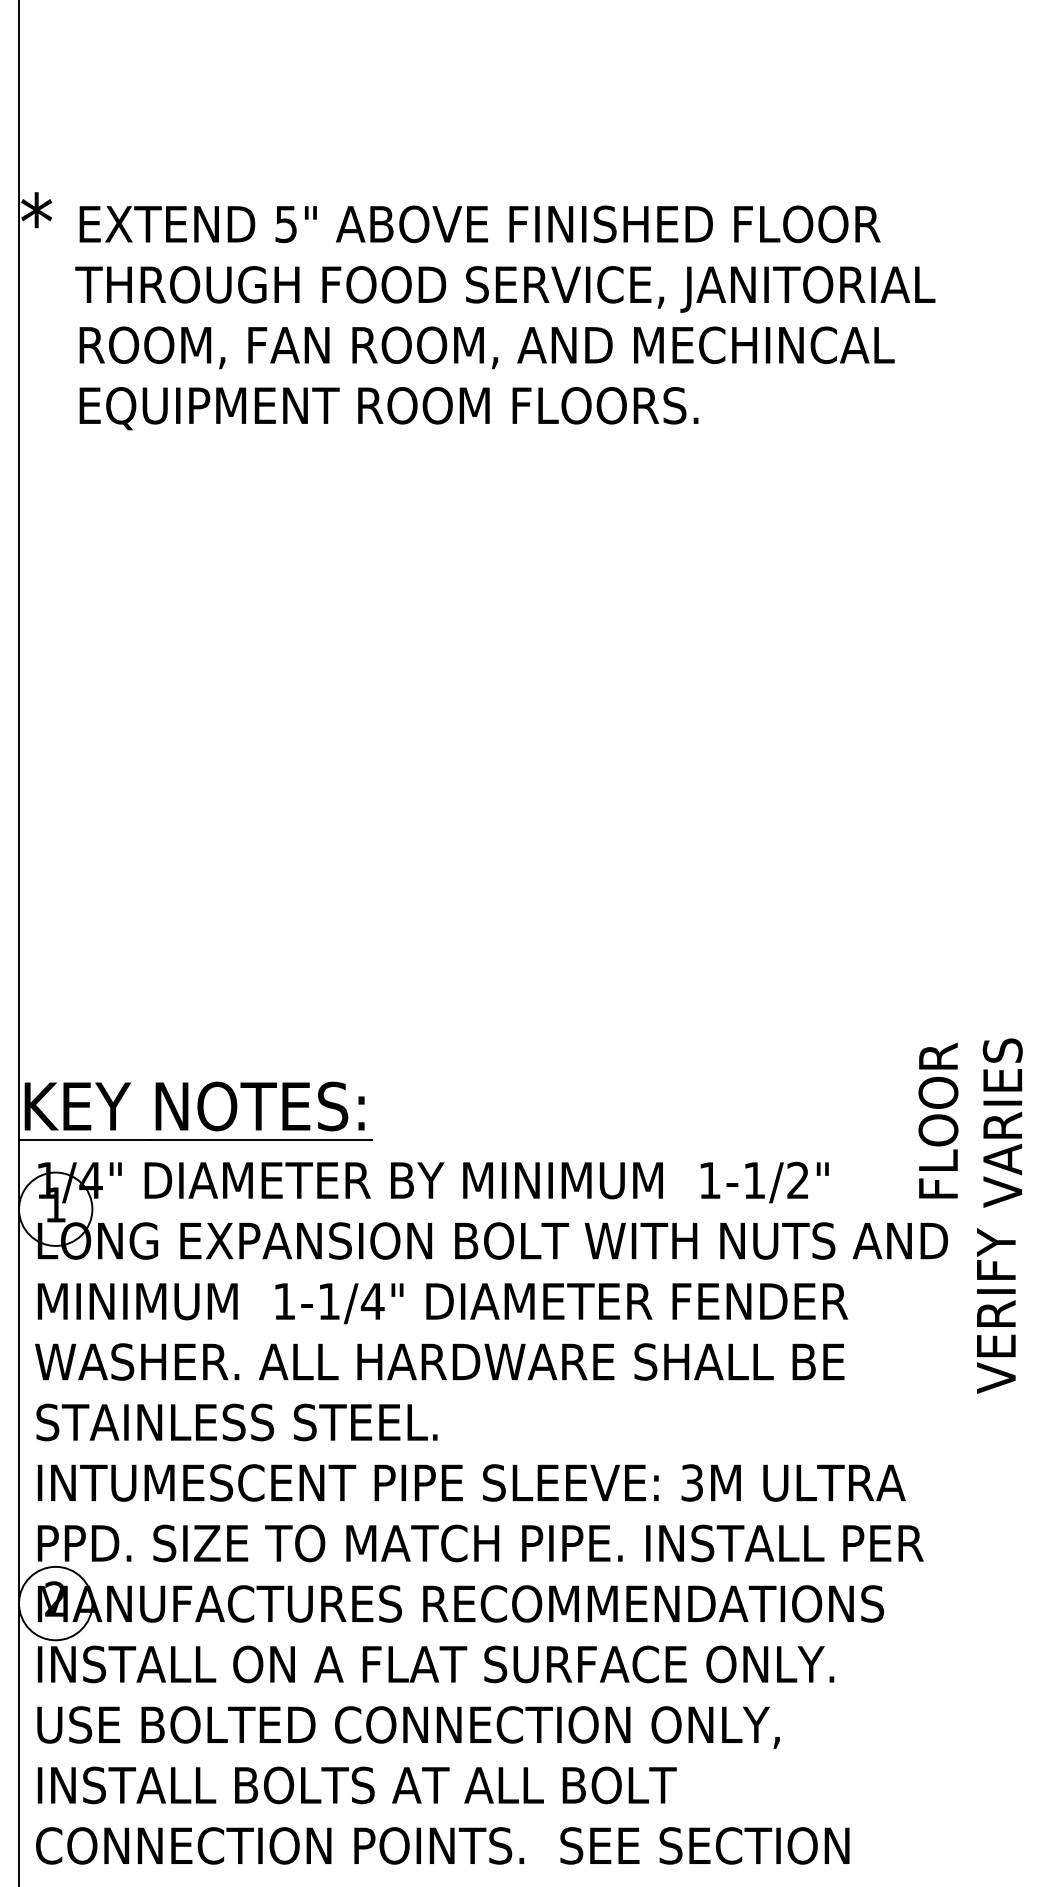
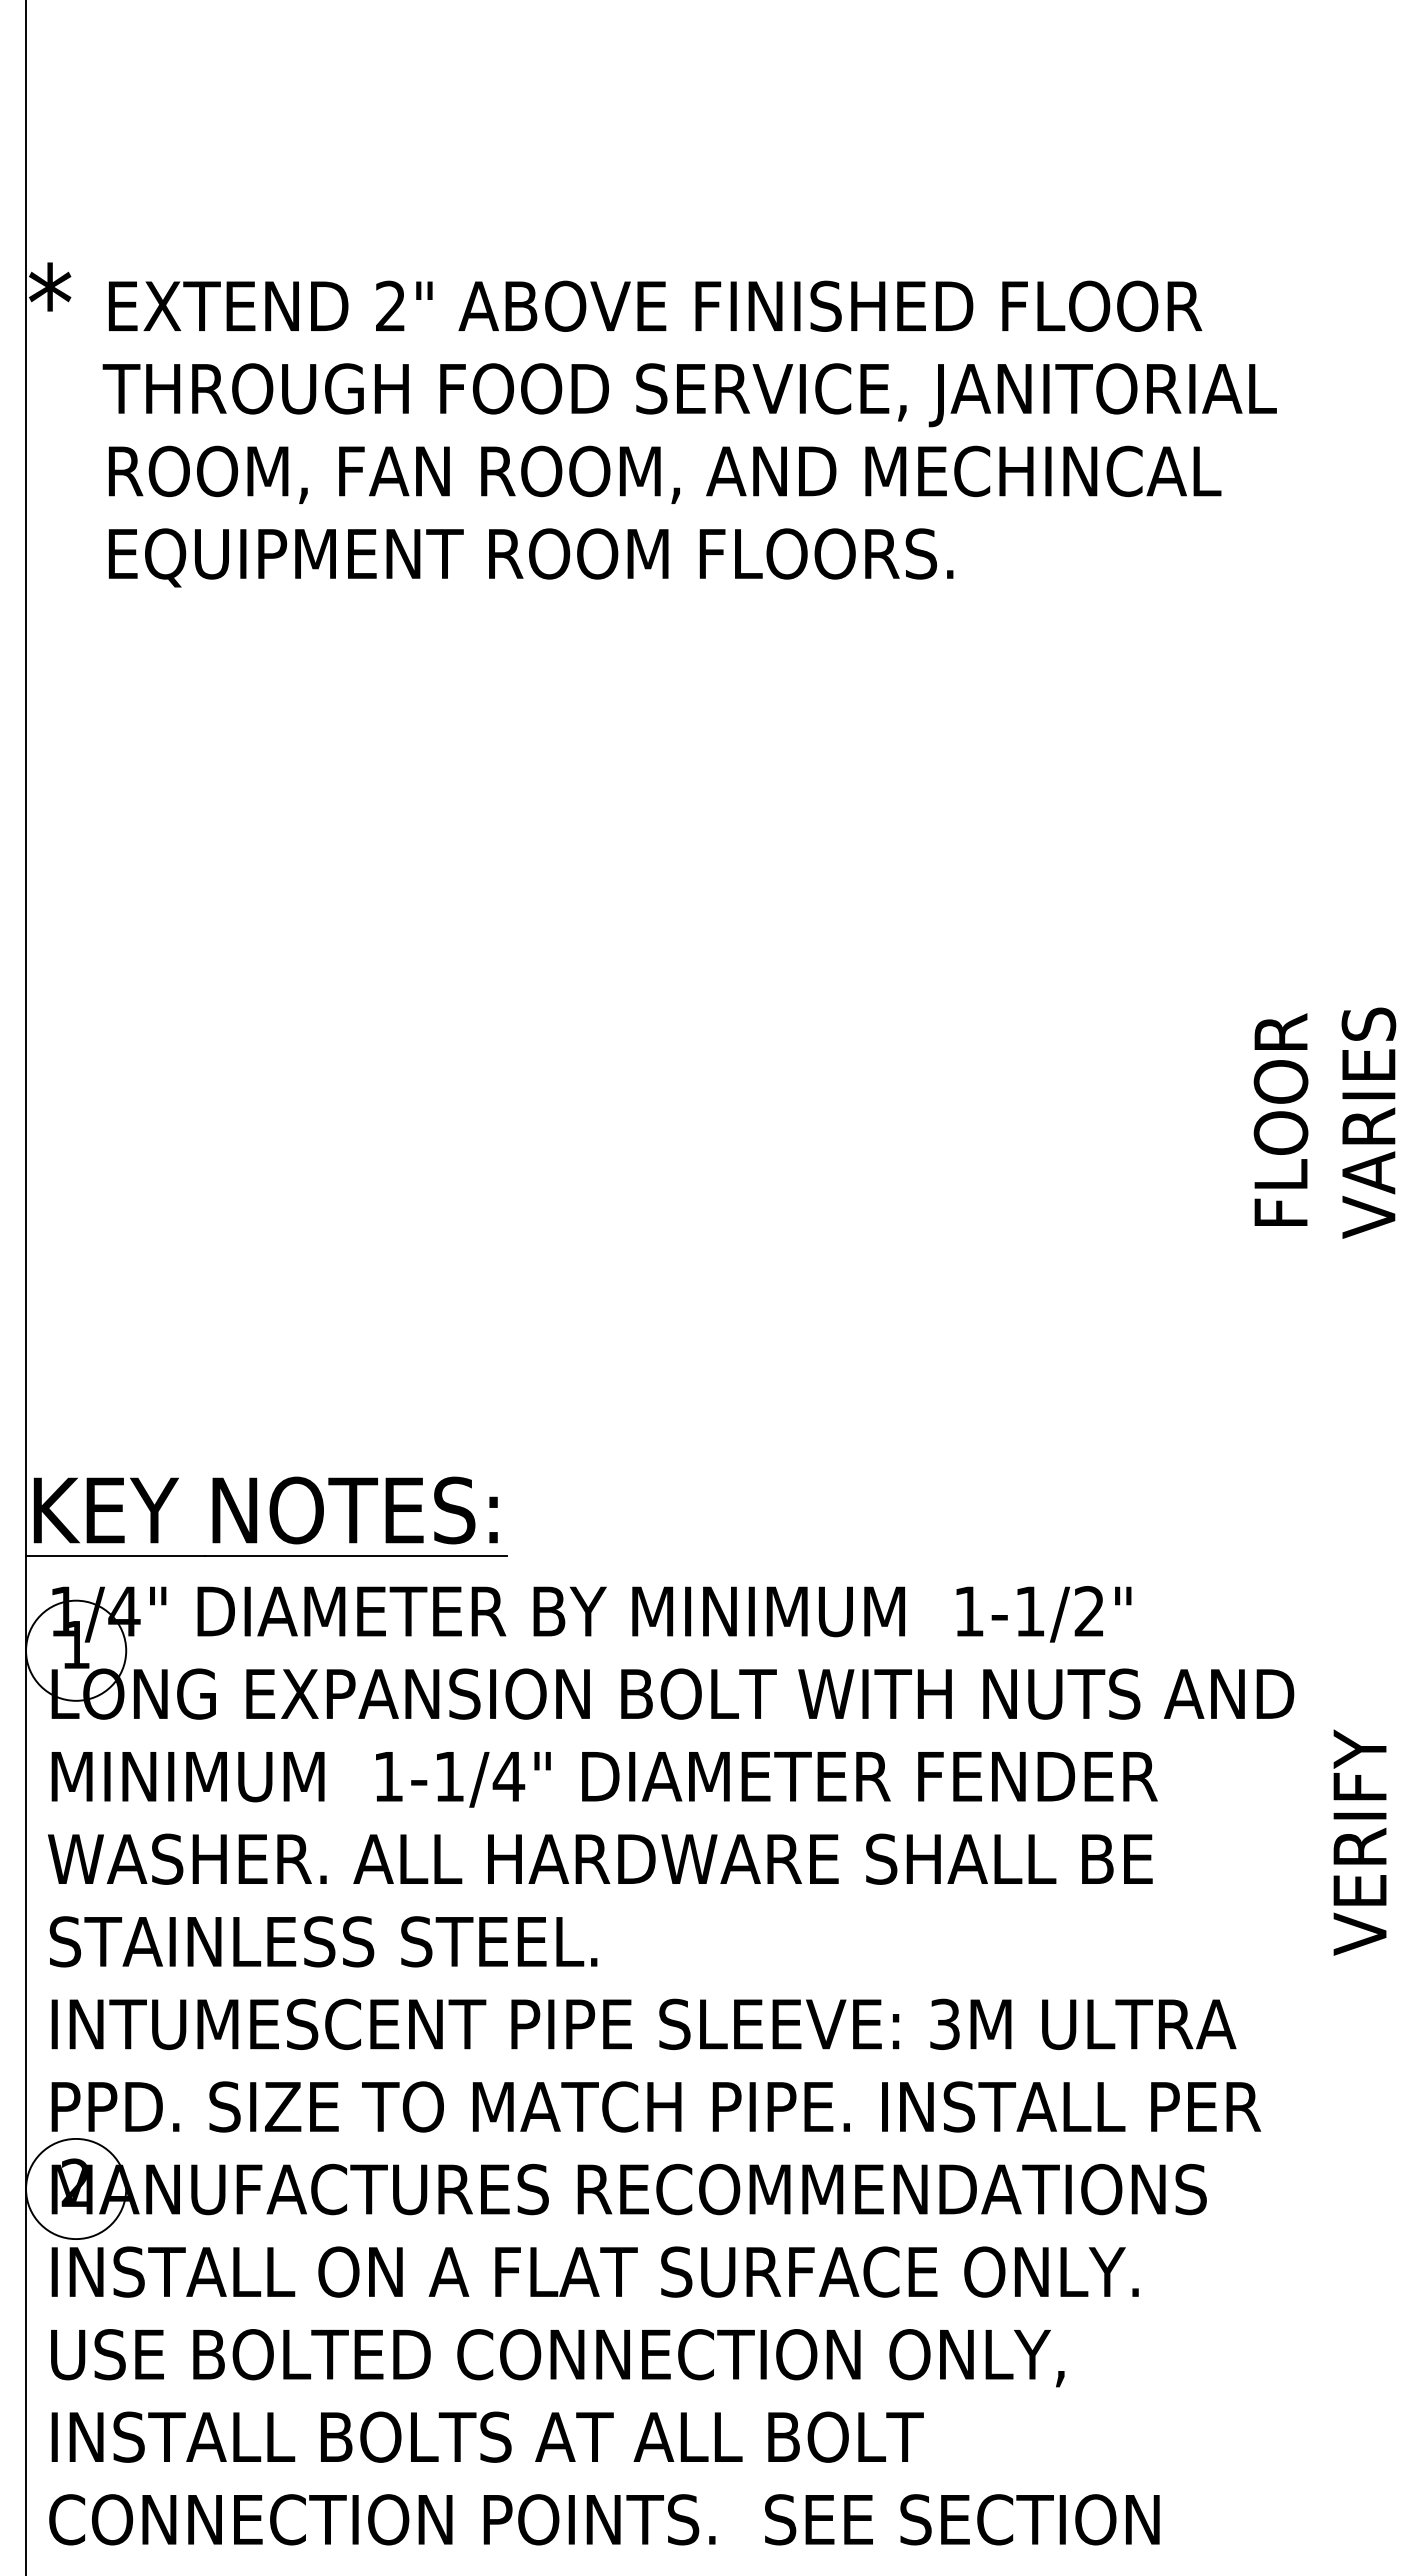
text: (286, 223) -> (390, 305), 5" -> 2"
text: (970, 1122) -> (1324, 1122), moved
text: (995, 1310) -> (1359, 1842), moved

